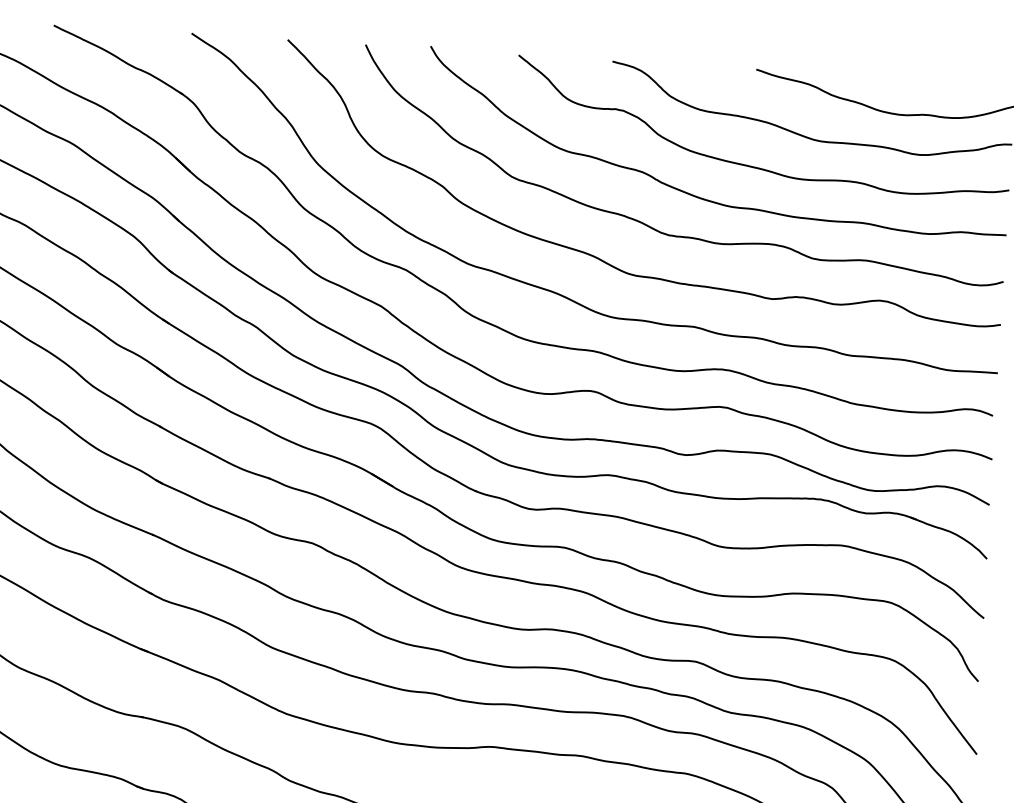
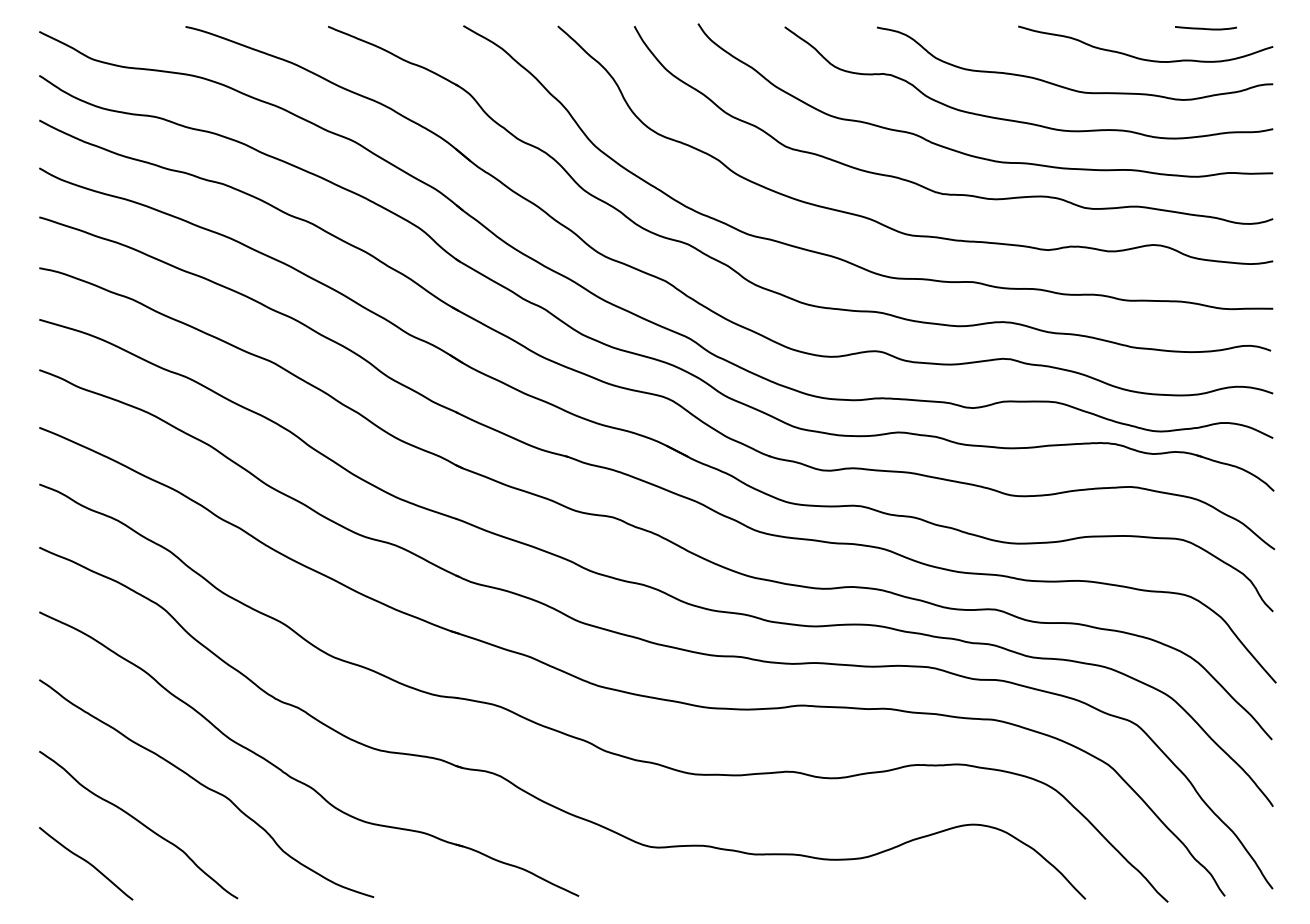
curve: (946, 83) -> (1205, 28), added

